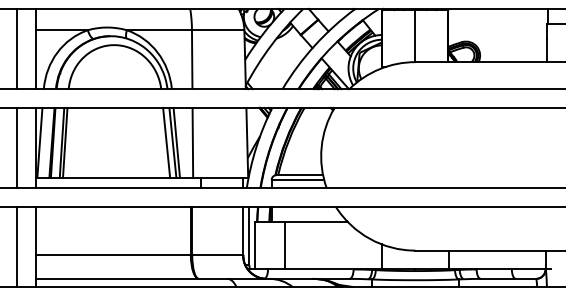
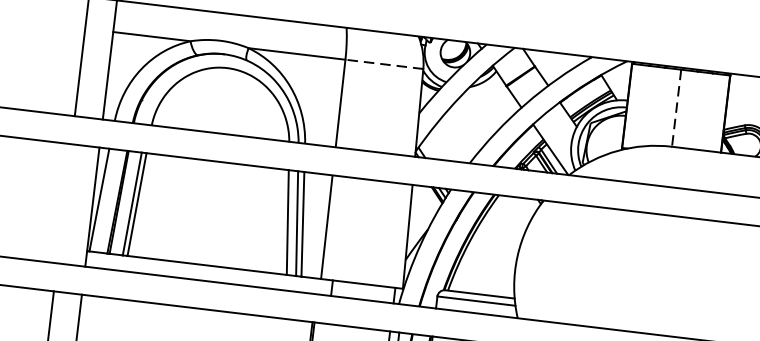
line: (217, 30) -> (383, 64), solid -> dashed
line: (415, 36) -> (676, 108), solid -> dashed
line: (16, 147) -> (63, 202), removed

